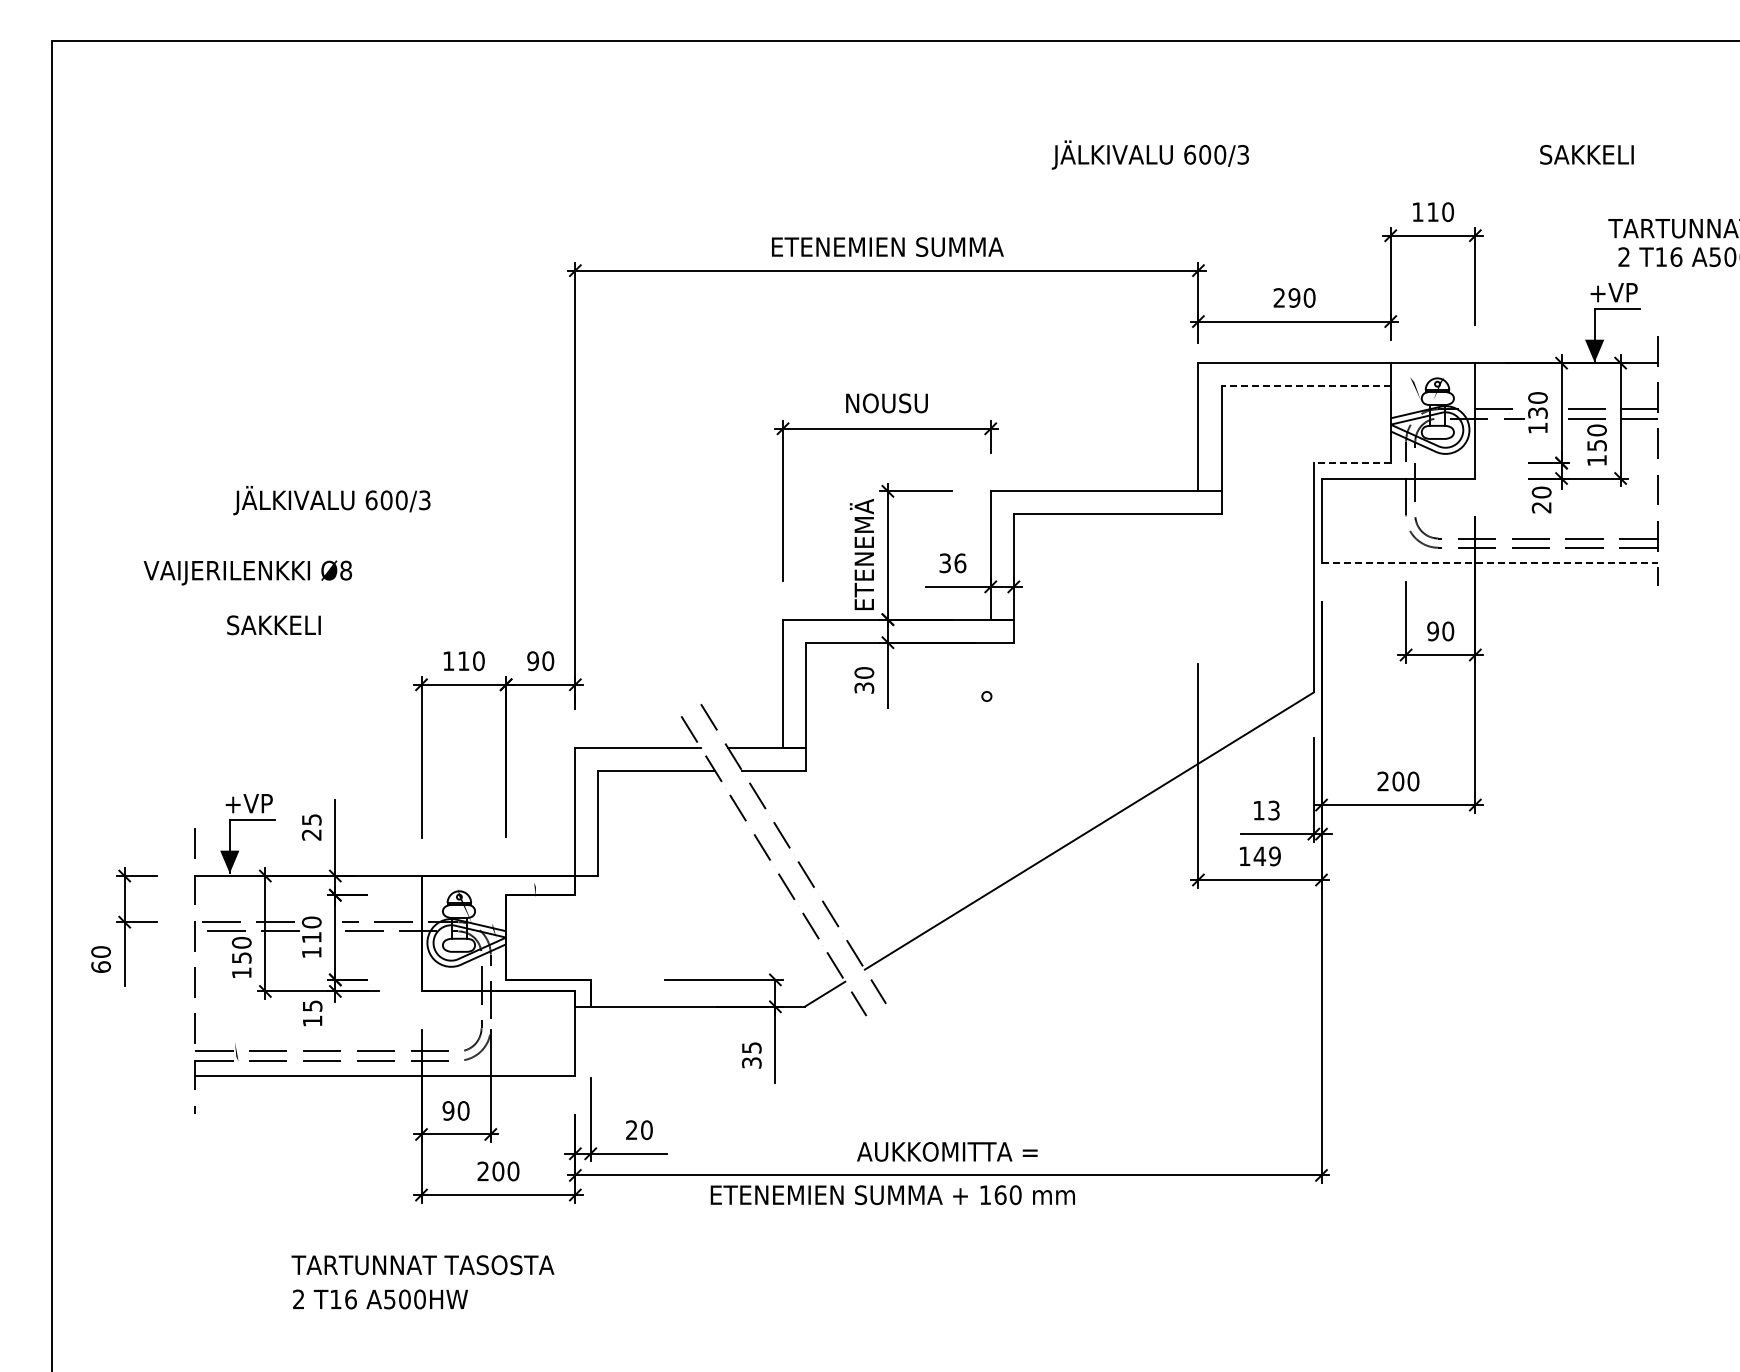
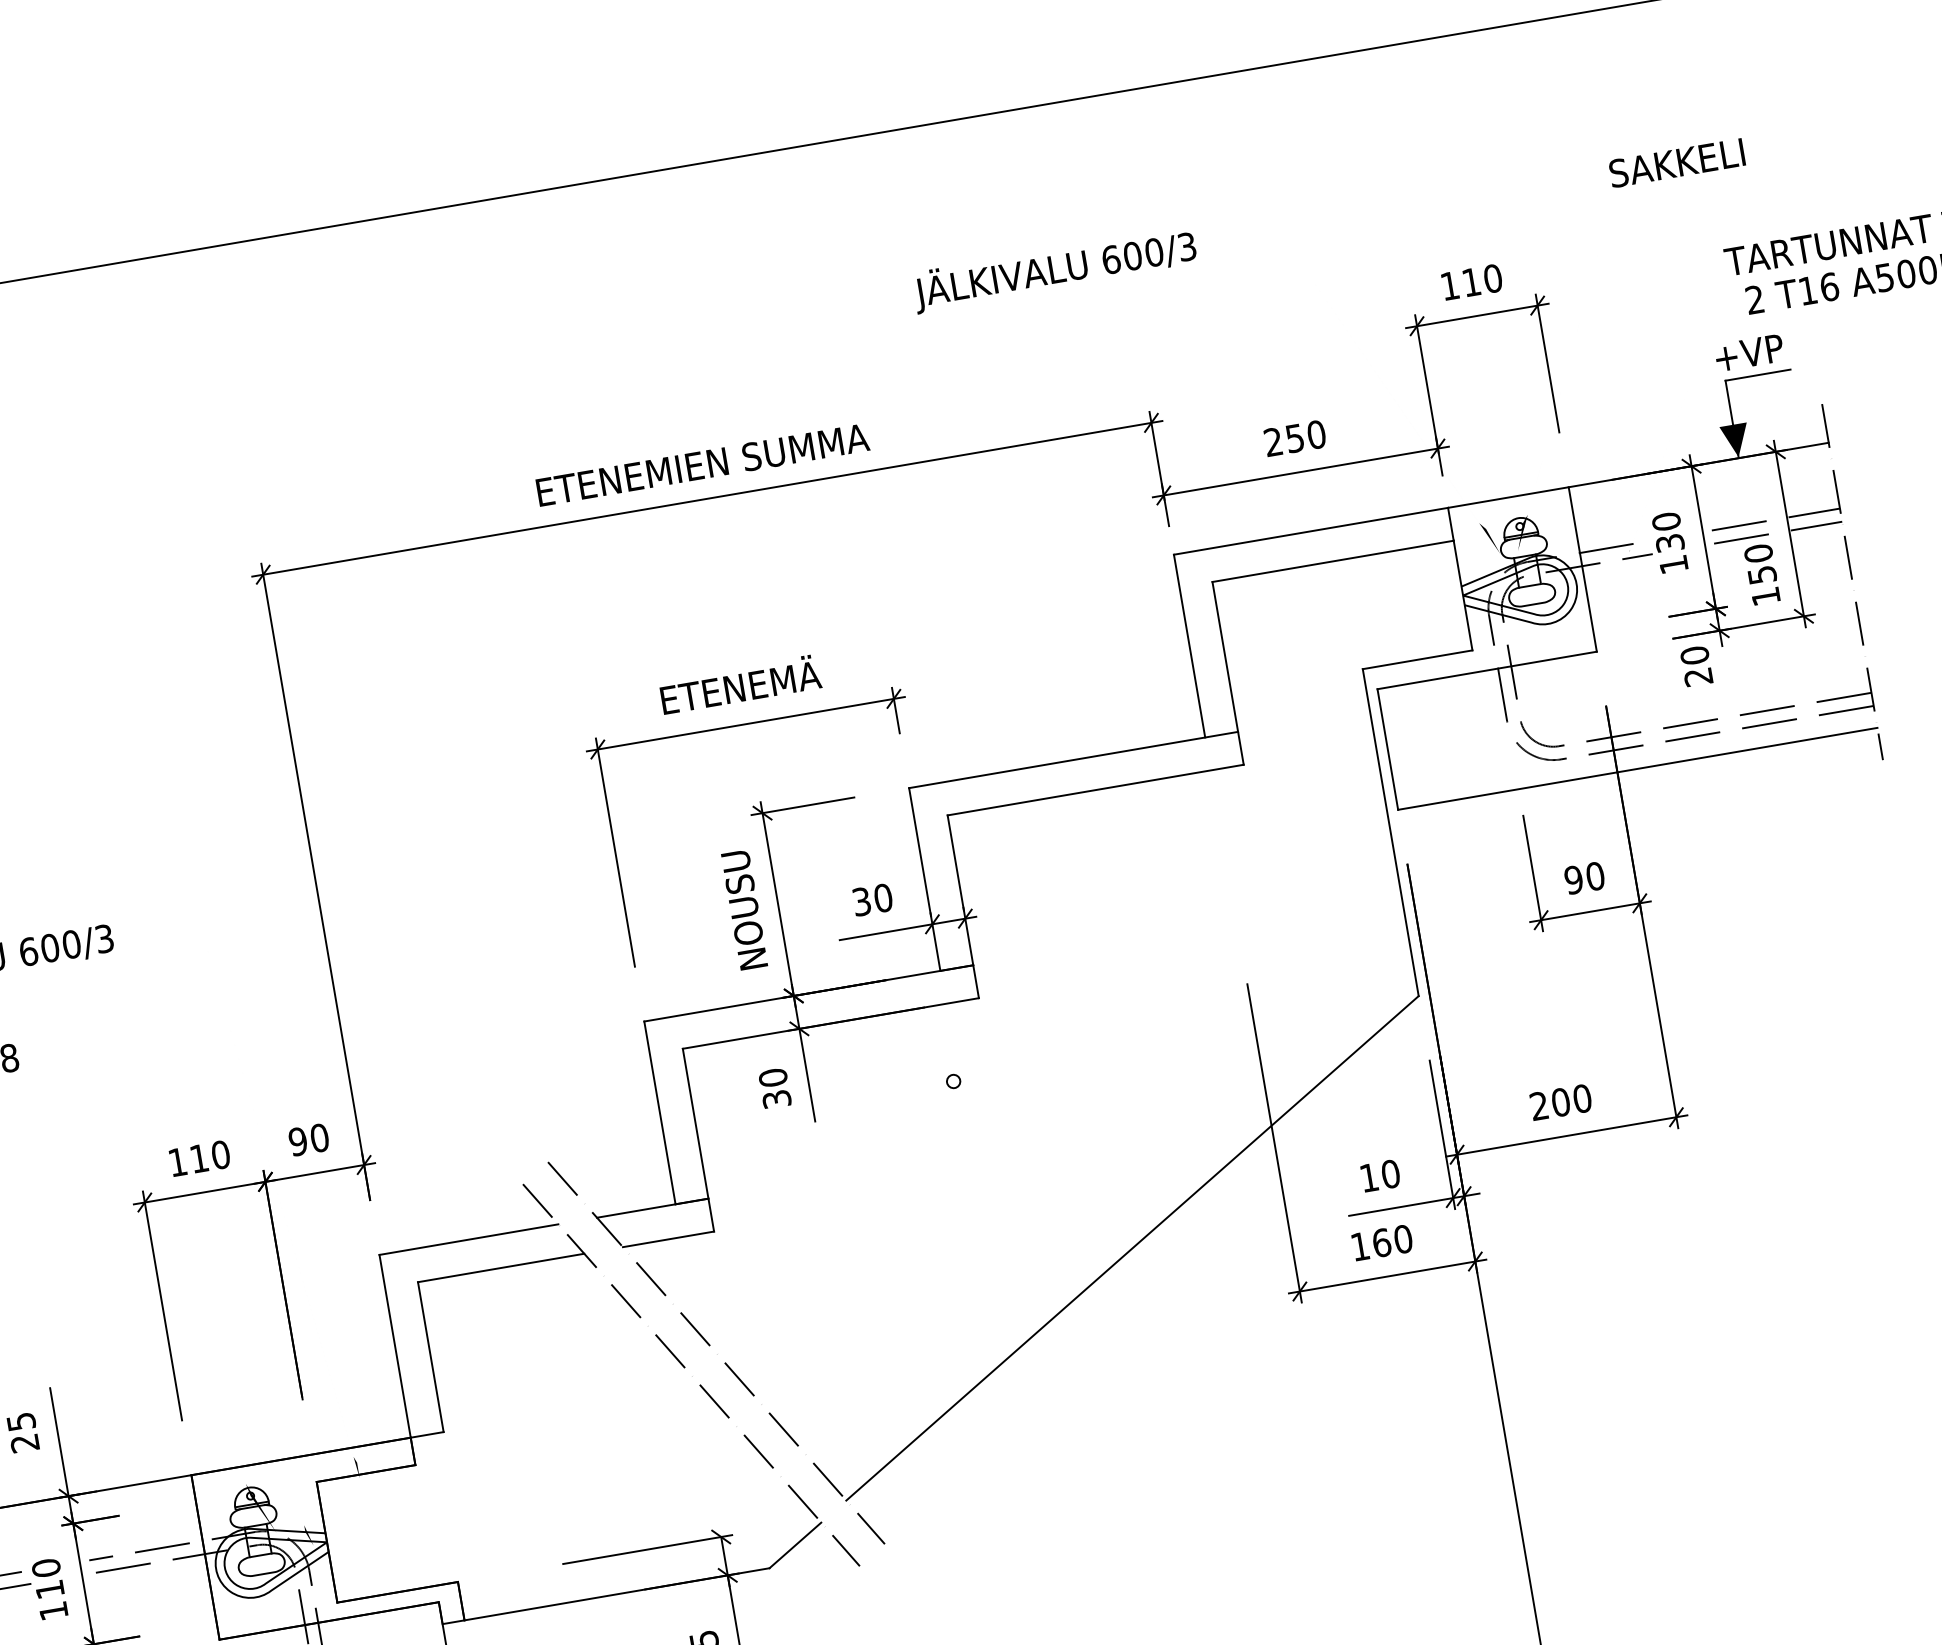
text: (1294, 297) -> (1294, 437), 290 -> 250
line: (1306, 386) -> (1333, 561), dashed -> solid
text: (887, 401) -> (740, 685), NOUSU -> ETENEMÄ
line: (1351, 463) -> (1416, 660), dashed -> solid
text: (861, 554) -> (740, 909), ETENEMÄ -> NOUSU
text: (960, 562) -> (883, 896), 36 -> 30
line: (1490, 563) -> (1639, 769), dashed -> solid
text: (1273, 810) -> (1389, 1174), 13 -> 10
text: (1266, 856) -> (1391, 1241), 149 -> 160

